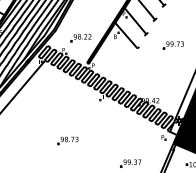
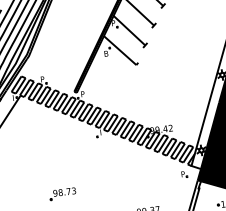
part: (80, 38) -> (62, 61), removed
part: (172, 45) -> (180, 55), removed

